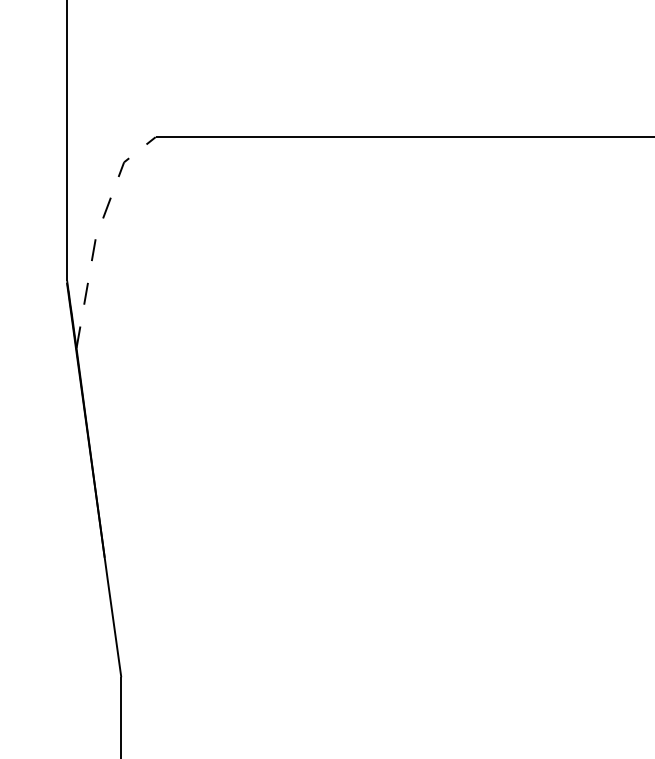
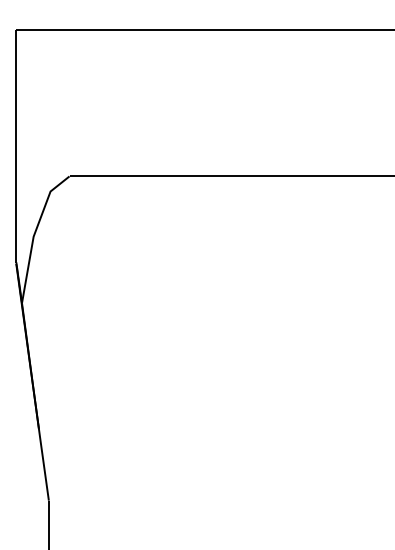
line: (97, 232) -> (34, 233), dashed -> solid

